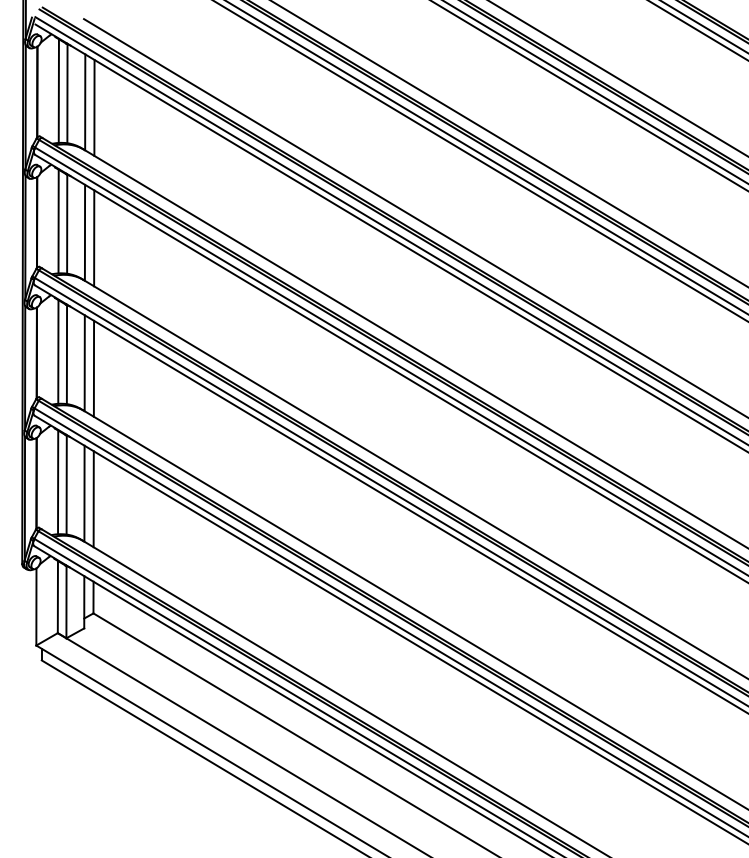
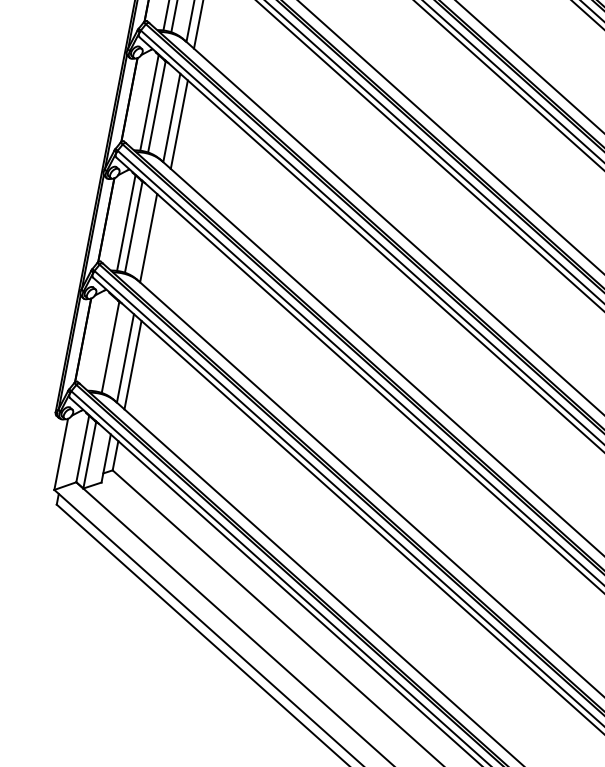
line: (93, 368) -> (155, 244), removed
line: (58, 482) -> (103, 343), removed

